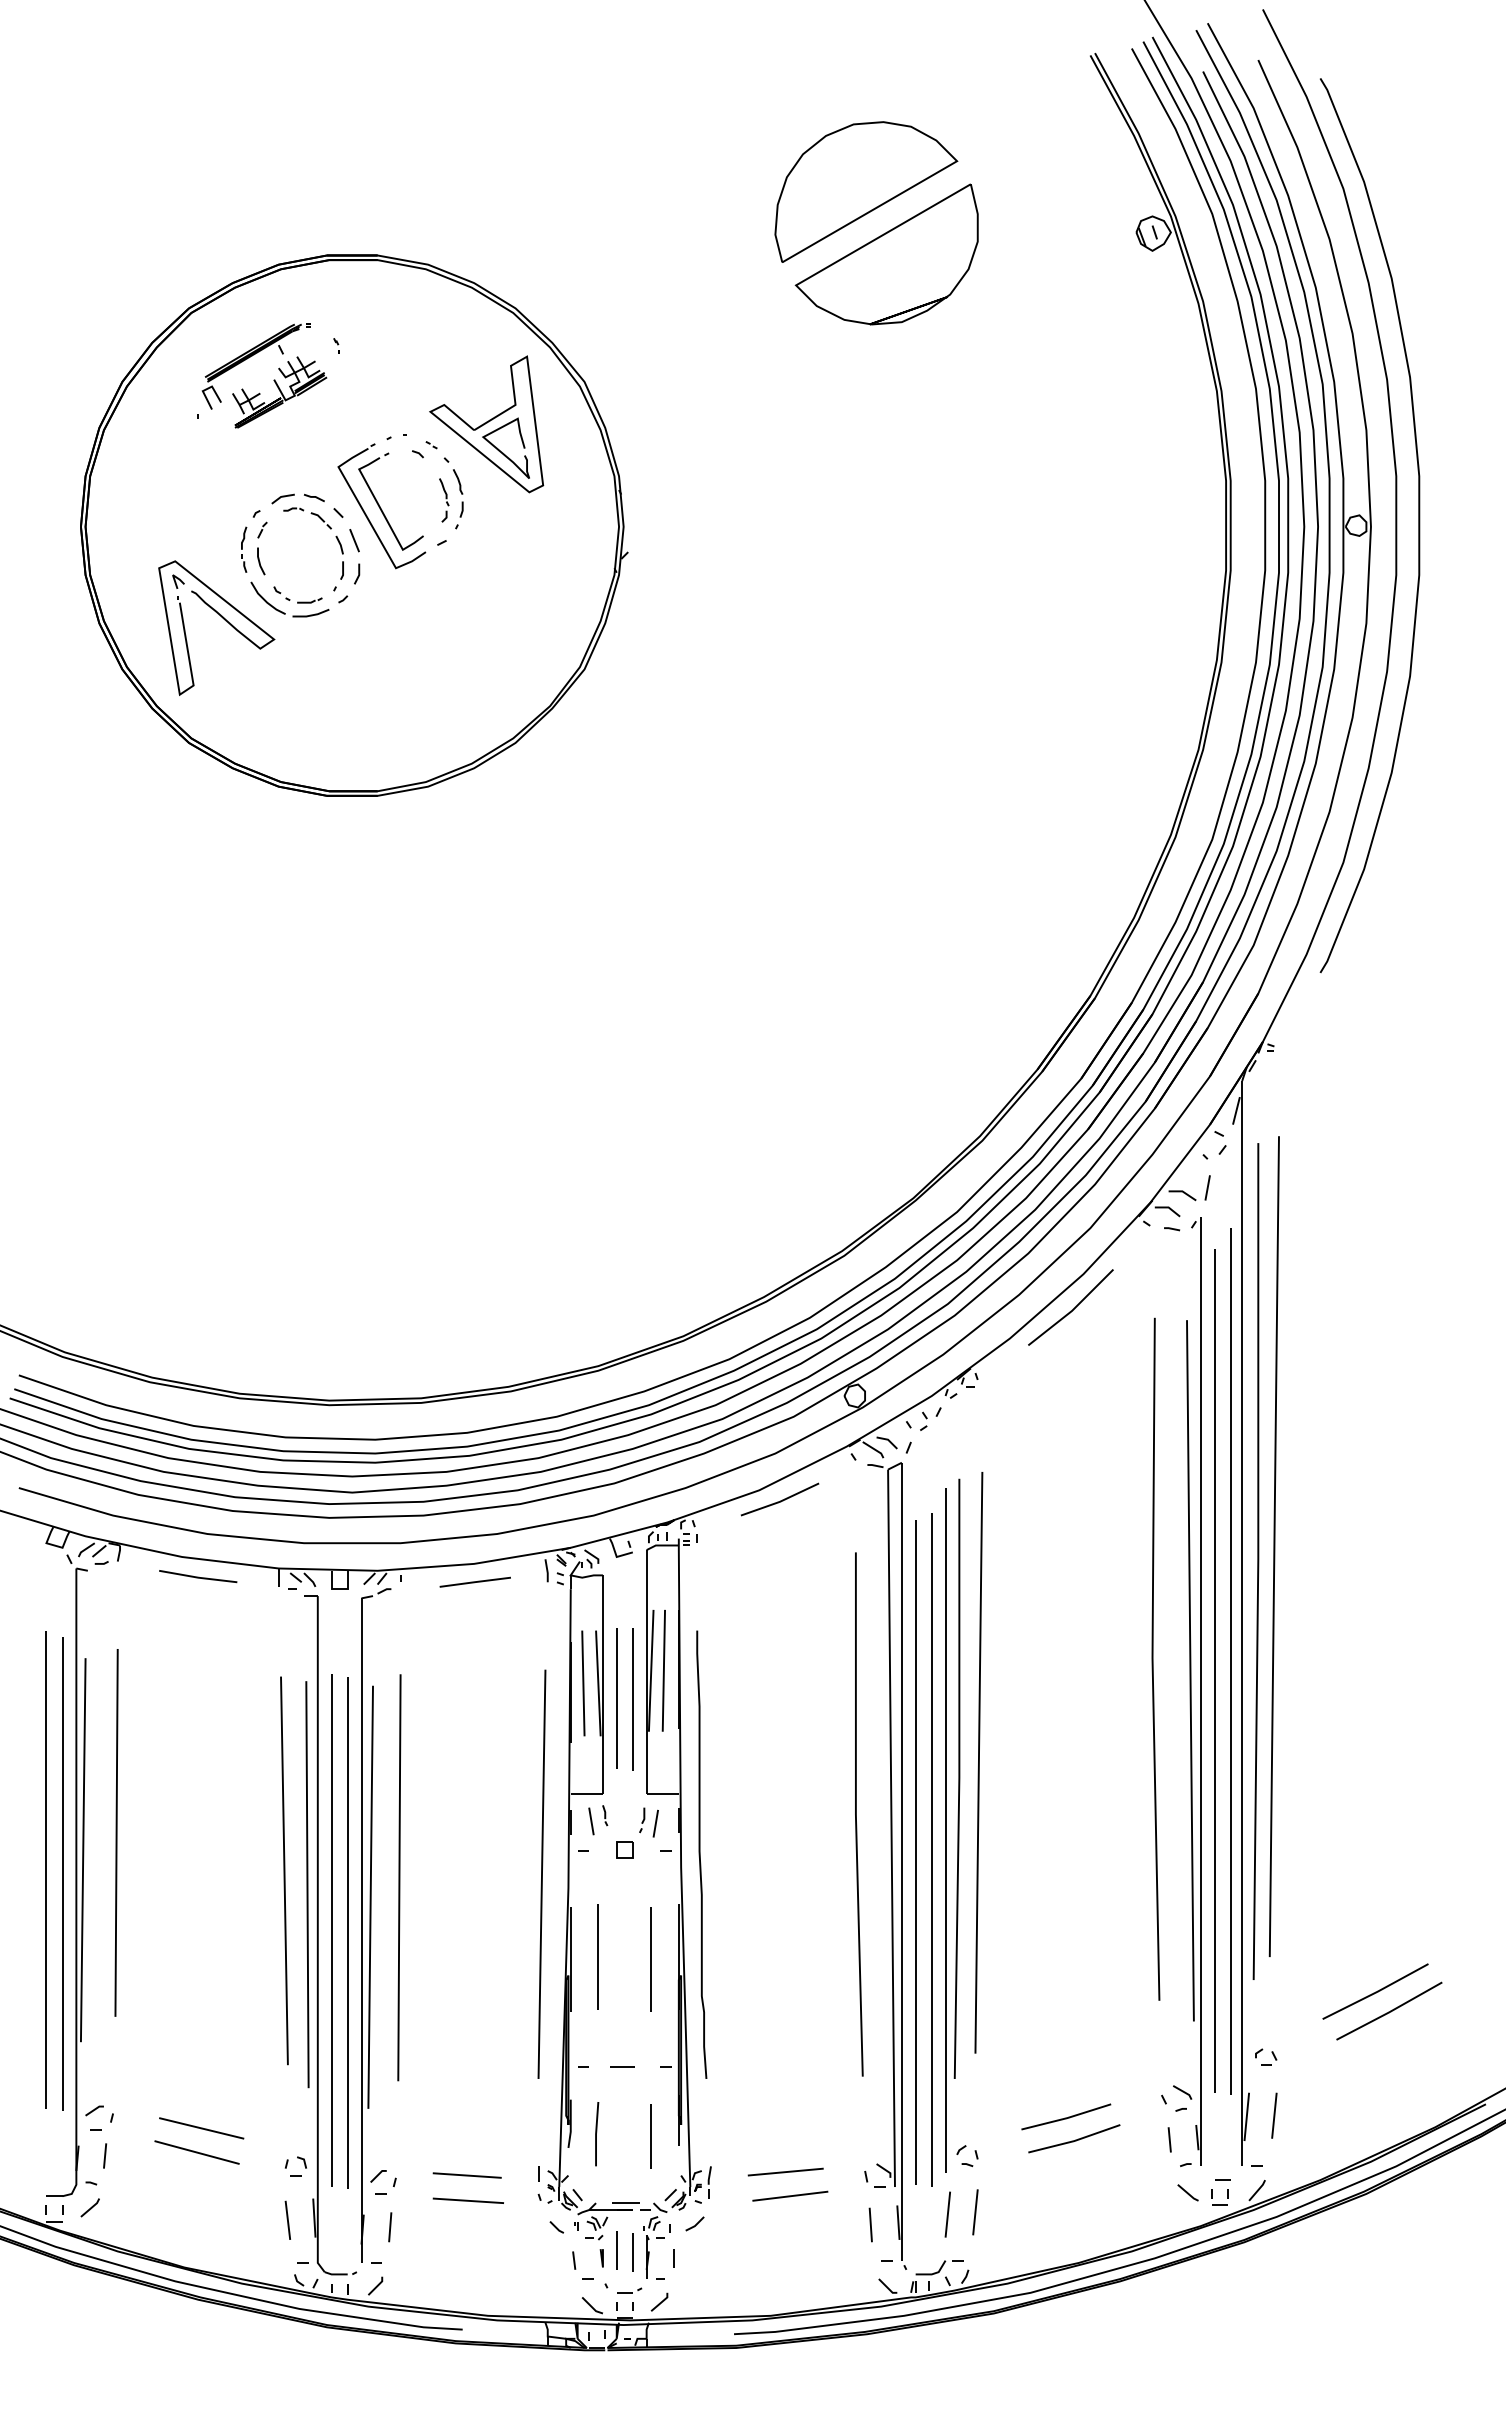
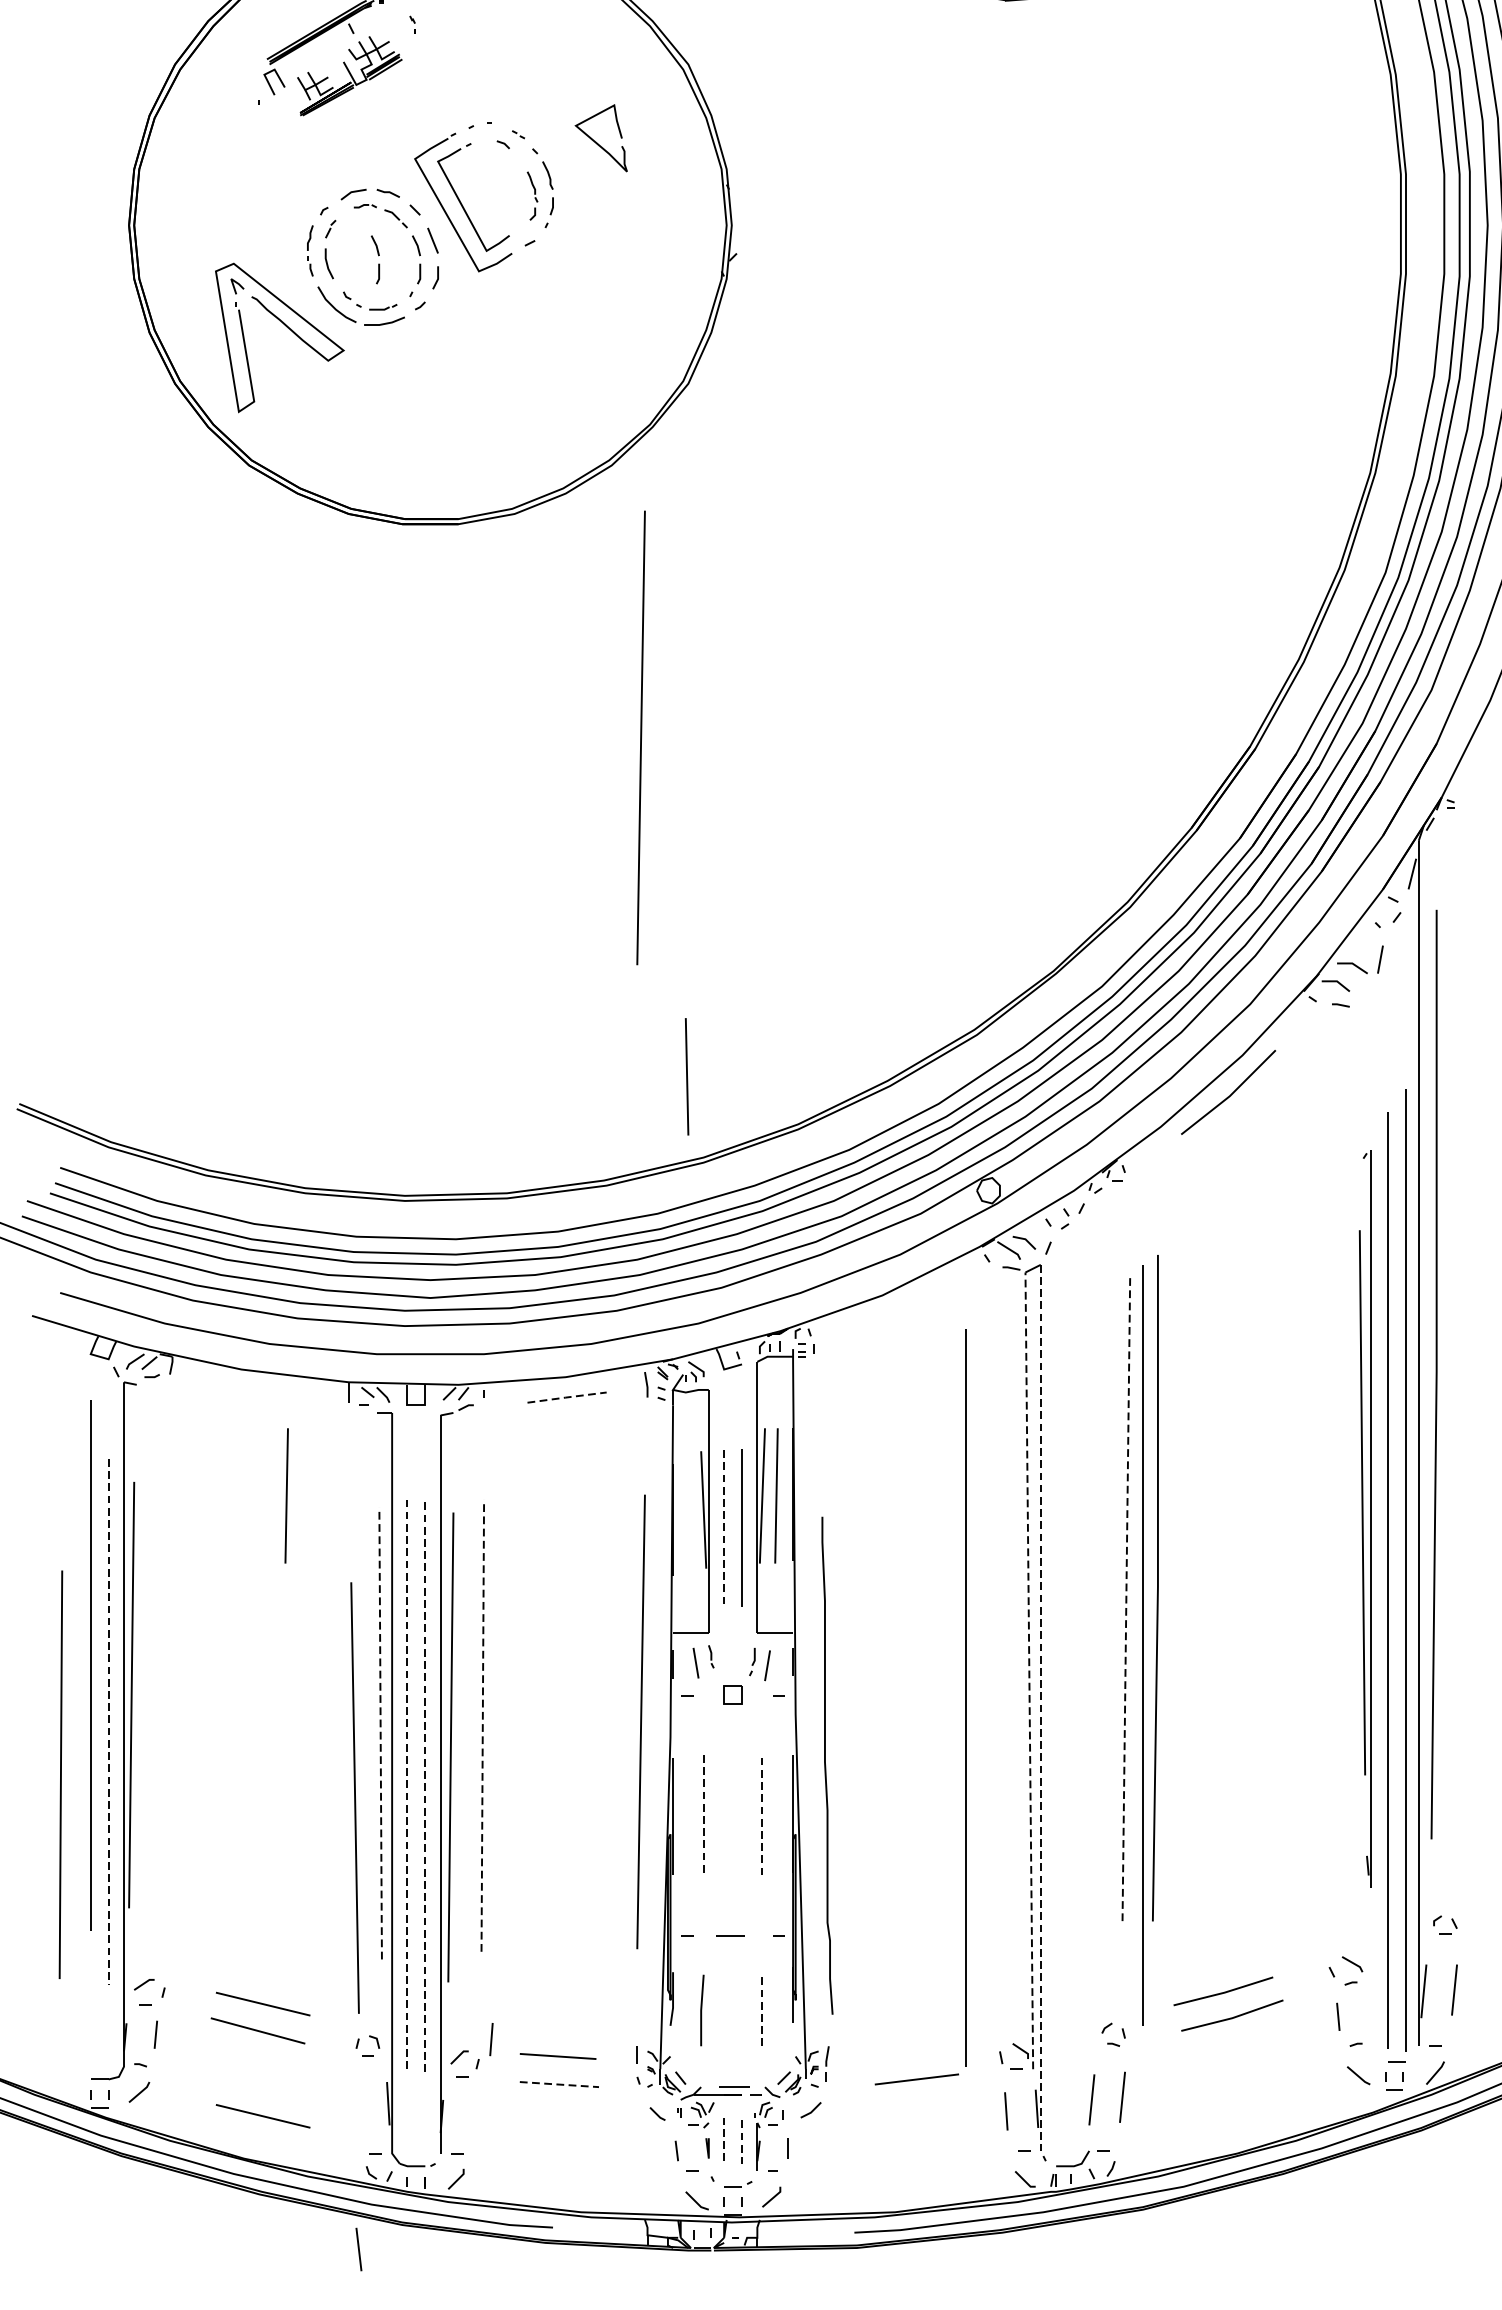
part: (486, 424) -> (579, 111), removed
part: (302, 557) -> (375, 259), added
line: (541, 987) -> (640, 737), added
line: (780, 1500) -> (906, 1306), removed
line: (1273, 1546) -> (1453, 1357), removed
line: (198, 1576) -> (259, 1391), removed
line: (475, 1582) -> (567, 1397), solid -> dashed
line: (1153, 1658) -> (1320, 1482), removed
line: (1230, 1661) -> (1405, 1569), moved
line: (222, 1670) -> (286, 1495), added
line: (1214, 1670) -> (1388, 1579), moved
line: (583, 1683) -> (687, 1076), moved
part: (1193, 1691) -> (1364, 1518), size x0.7
line: (616, 1697) -> (723, 1525), solid -> dashed
line: (978, 1762) -> (1125, 1597), solid -> dashed
line: (856, 1814) -> (990, 1655), removed
part: (952, 1825) -> (1150, 1639), moved
line: (891, 1828) -> (1029, 1671), solid -> dashed
line: (116, 1832) -> (60, 1774), moved
line: (931, 1849) -> (1073, 1694), removed
line: (915, 1852) -> (965, 1697), moved
curve: (700, 1854) -> (826, 1765), moved
line: (901, 1861) -> (1040, 1707), solid -> dashed
line: (45, 1869) -> (89, 1665), moved
line: (284, 1870) -> (355, 1797), moved
line: (62, 1874) -> (108, 1722), solid -> dashed
line: (399, 1877) -> (482, 1725), solid -> dashed
line: (307, 1884) -> (380, 1733), solid -> dashed
line: (331, 1930) -> (407, 1784), solid -> dashed
line: (347, 1933) -> (425, 1787), solid -> dashed
line: (598, 1957) -> (703, 1814), solid -> dashed
line: (651, 1959) -> (762, 1816), solid -> dashed
line: (651, 2137) -> (762, 2014), solid -> dashed
line: (785, 2171) -> (911, 2051), removed
line: (468, 2200) -> (559, 2084), solid -> dashed
line: (287, 2219) -> (358, 2248), moved
line: (390, 2227) -> (491, 2039), moved
line: (201, 2229) -> (262, 2116), added
line: (616, 2250) -> (723, 2139), solid -> dashed
line: (632, 2252) -> (741, 2141), solid -> dashed

